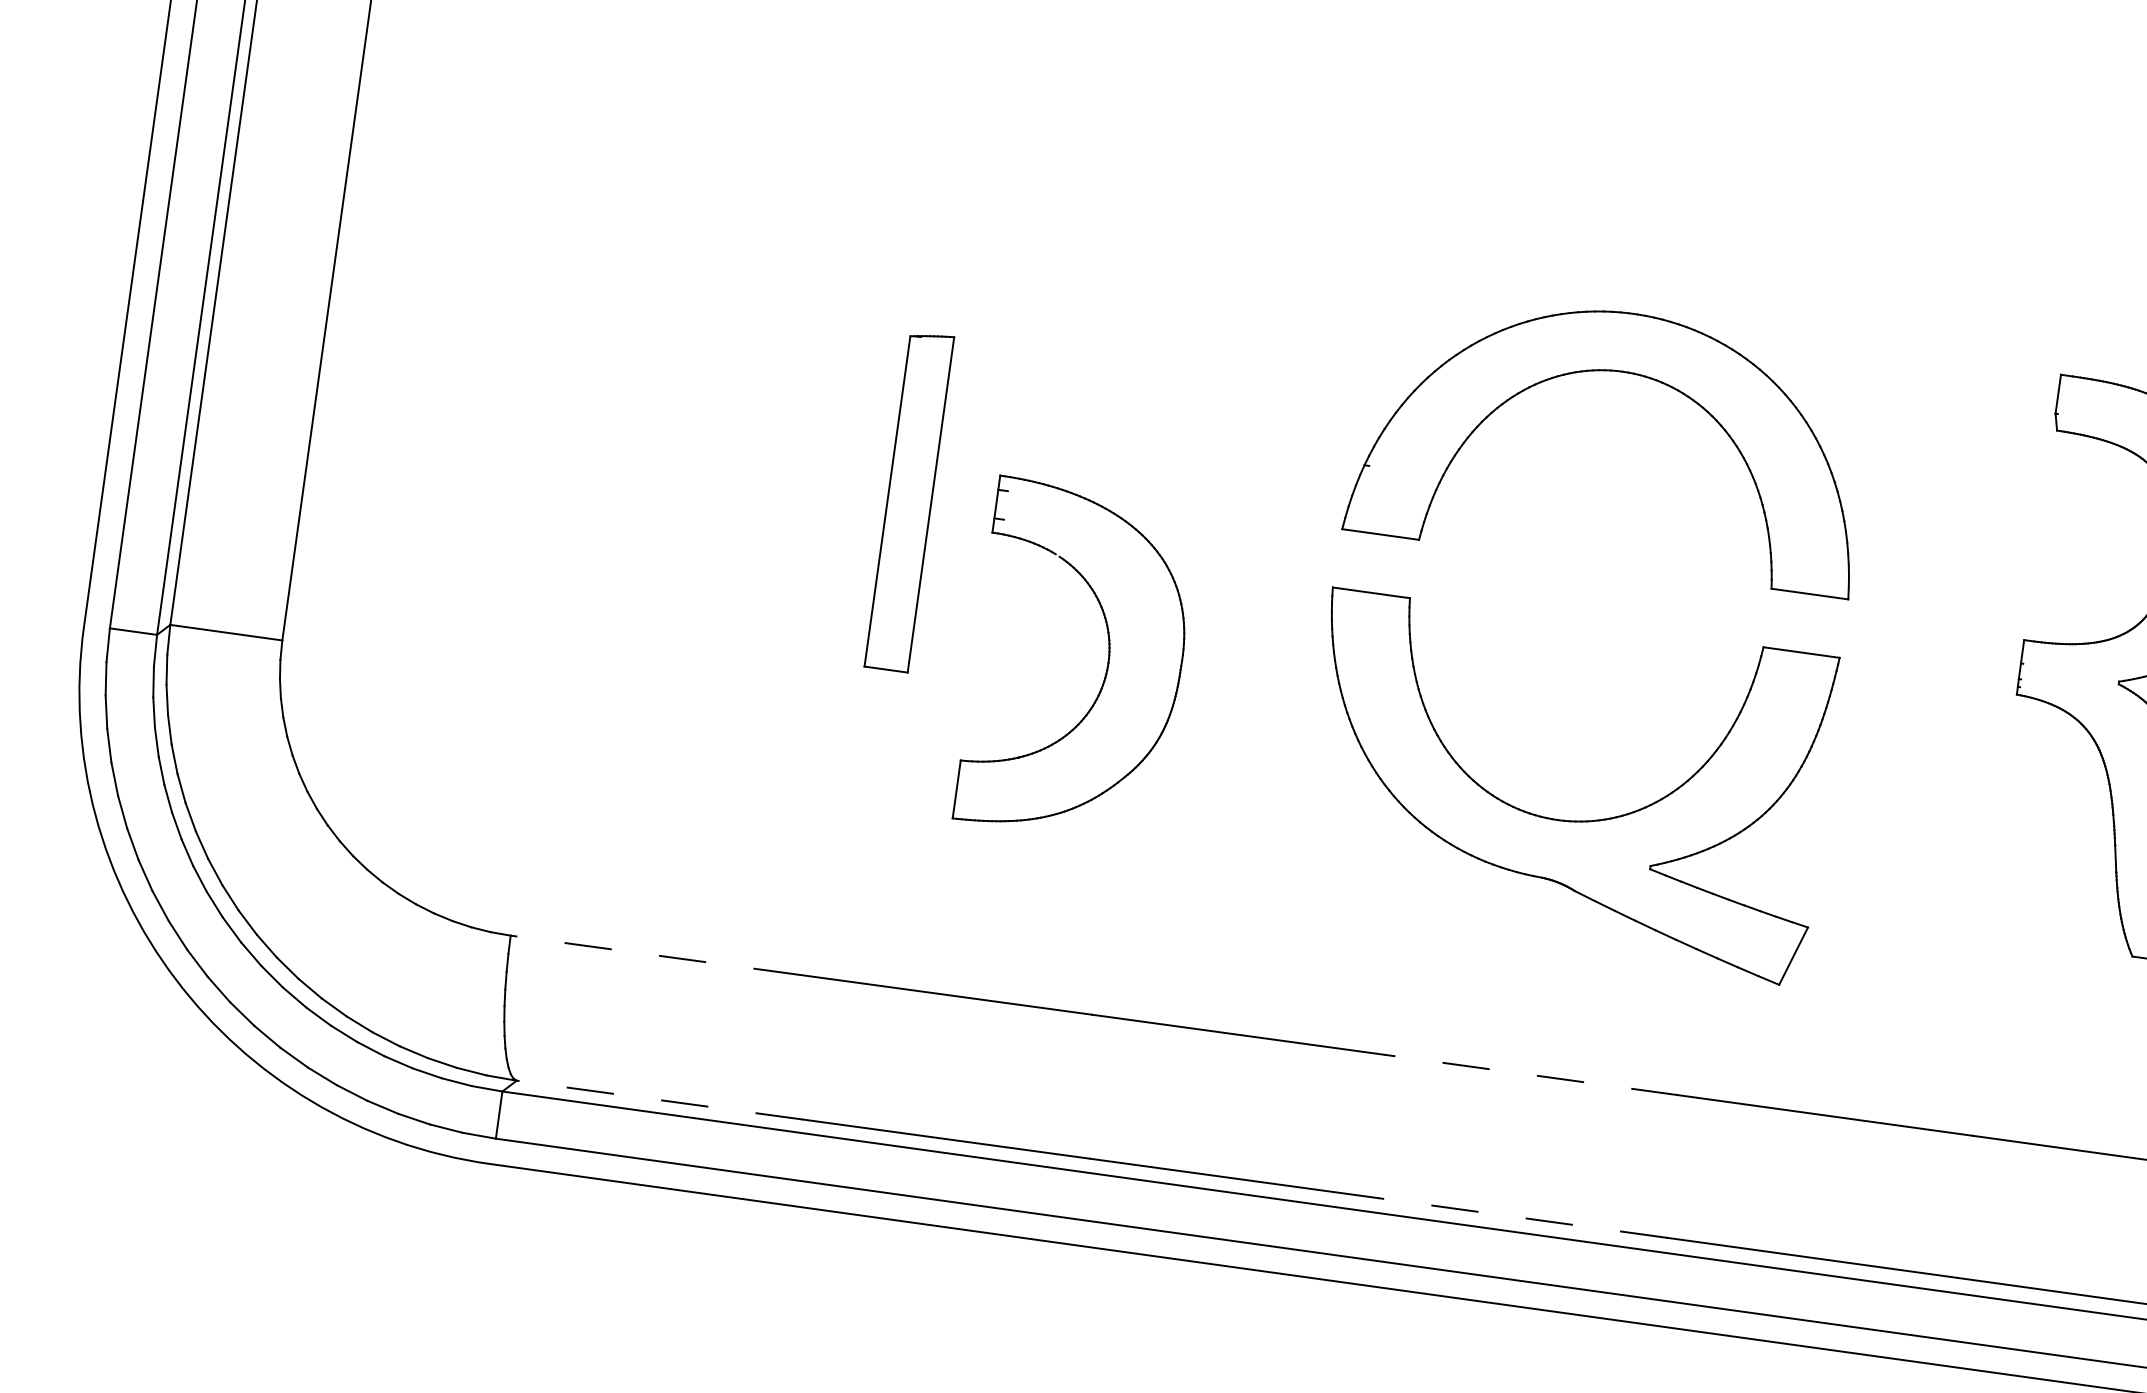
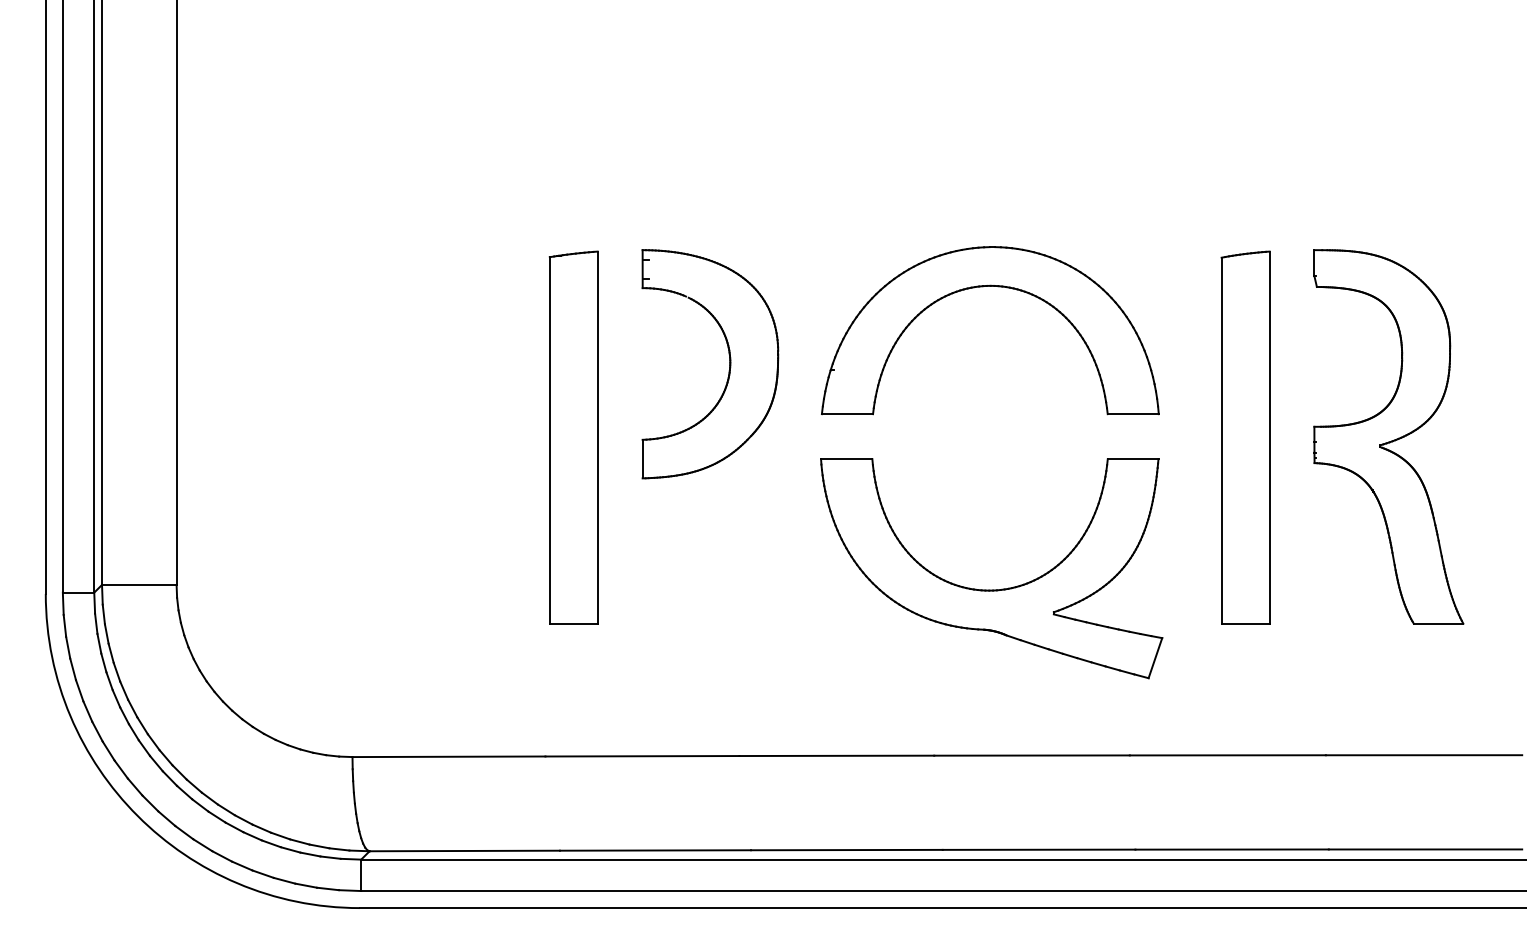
part: (1611, 372) -> (983, 287), moved
part: (909, 501) -> (573, 437), size x1.67
part: (1918, 641) -> (1245, 437), added
part: (1104, 674) -> (728, 370), moved
part: (1561, 818) -> (991, 589), moved
line: (654, 954) -> (448, 756), dashed -> solid
line: (1532, 1075) -> (1032, 755), dashed -> solid
line: (659, 1099) -> (464, 850), dashed -> solid
line: (1521, 1217) -> (1038, 849), dashed -> solid

